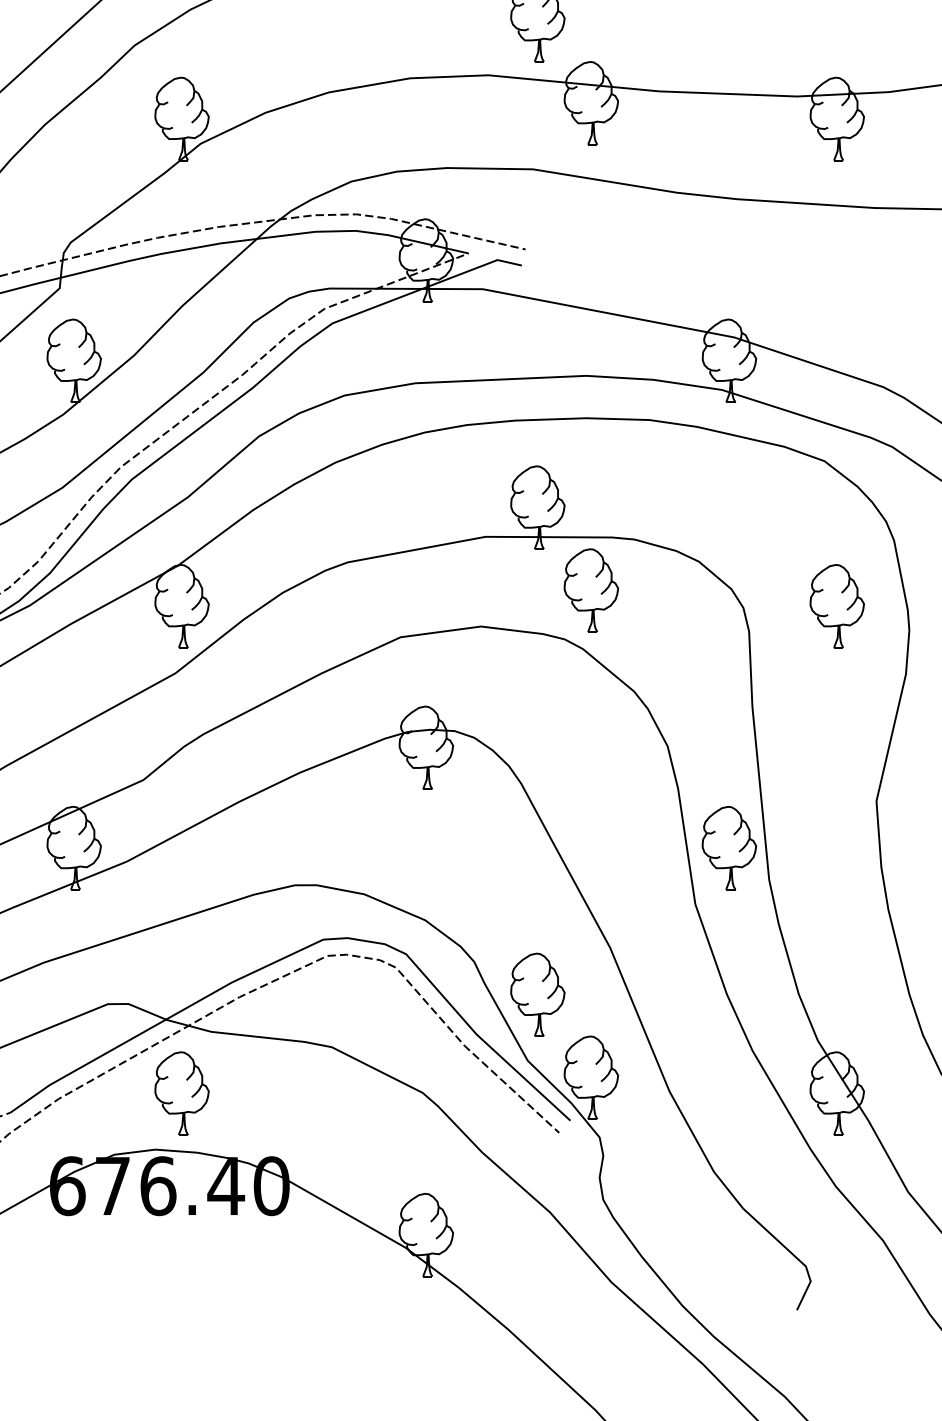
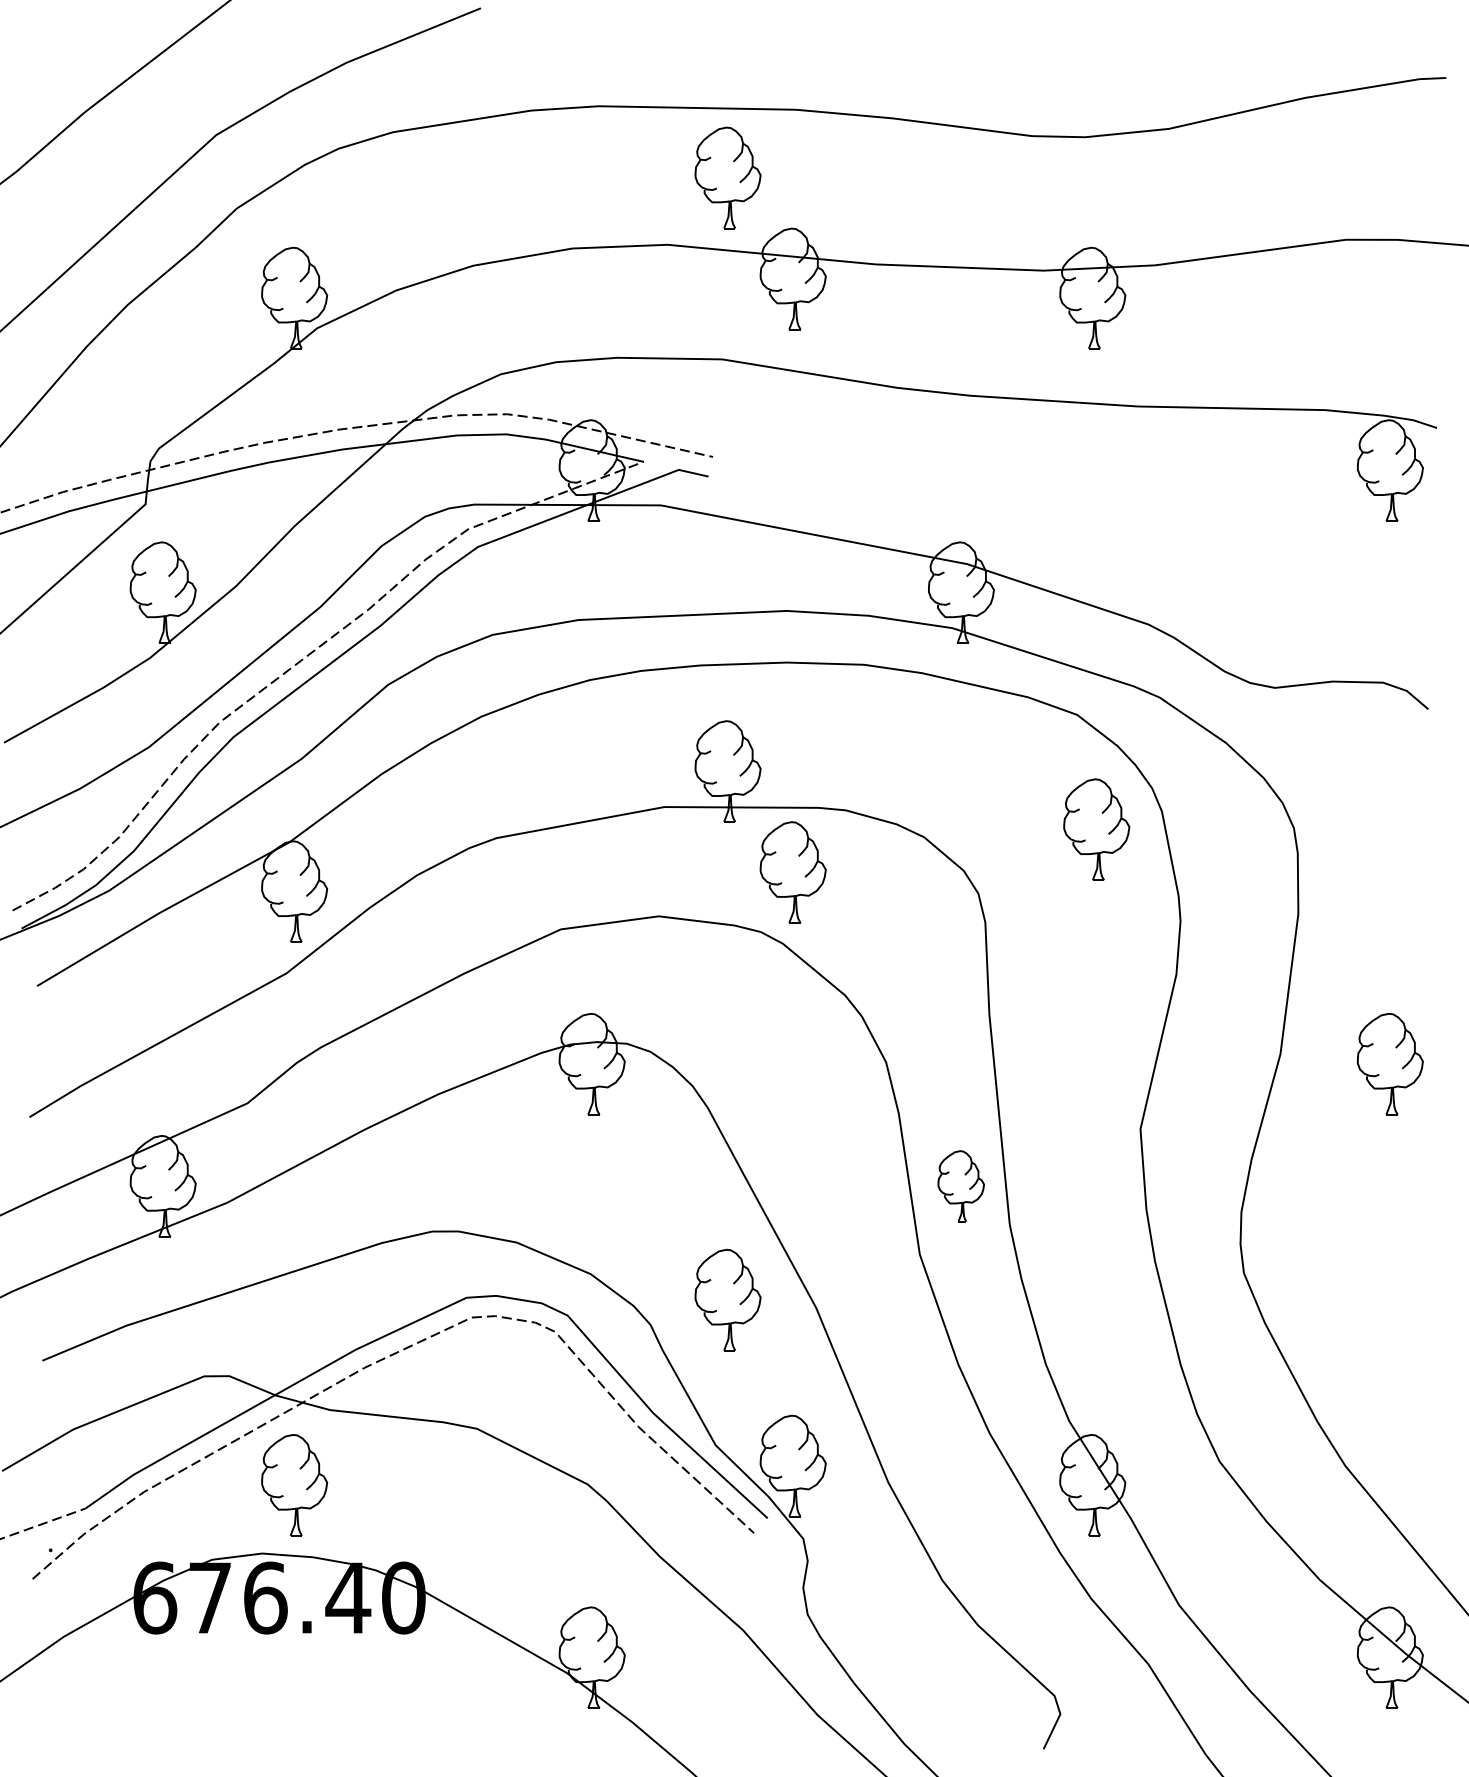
part: (837, 606) -> (1096, 829), moved
part: (728, 848) -> (960, 1186), size x0.7
part: (537, 994) -> (727, 1299), moved

